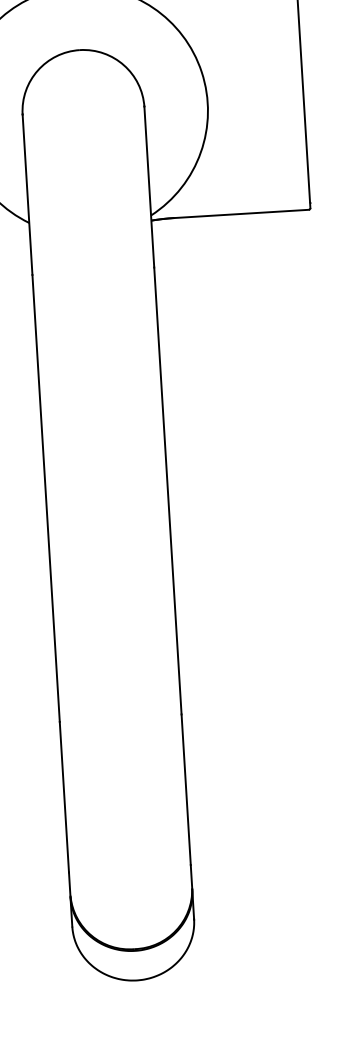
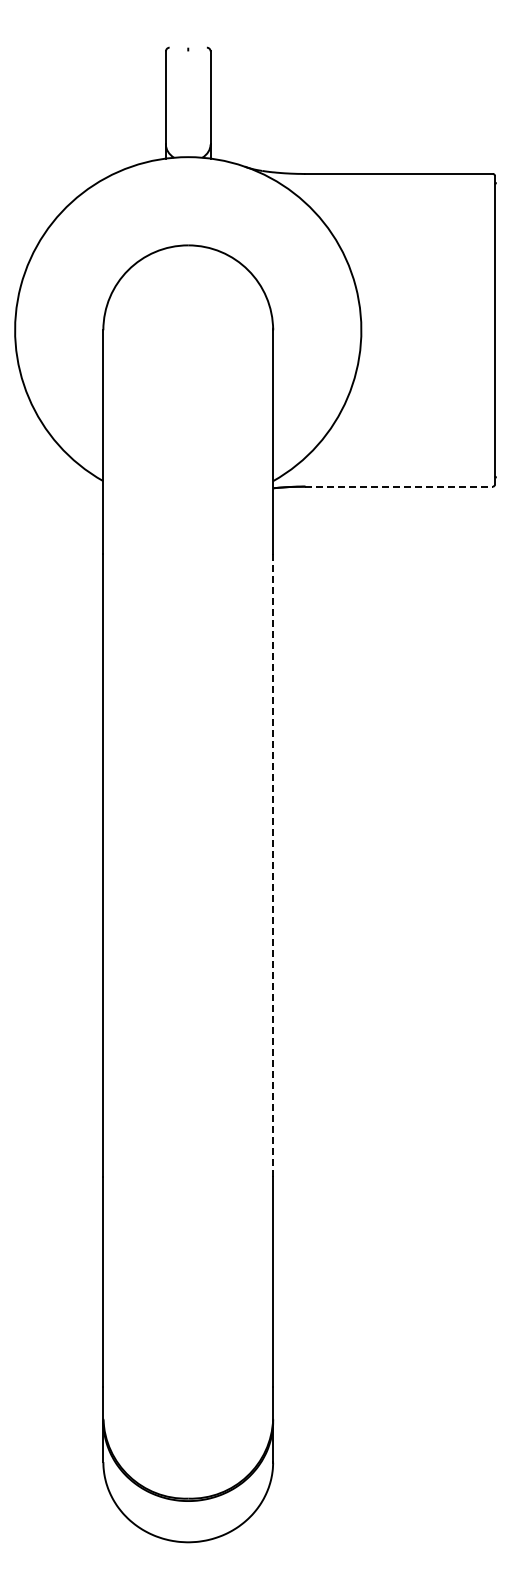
line: (241, 213) -> (399, 486), solid -> dashed
line: (168, 491) -> (273, 865), solid -> dashed

